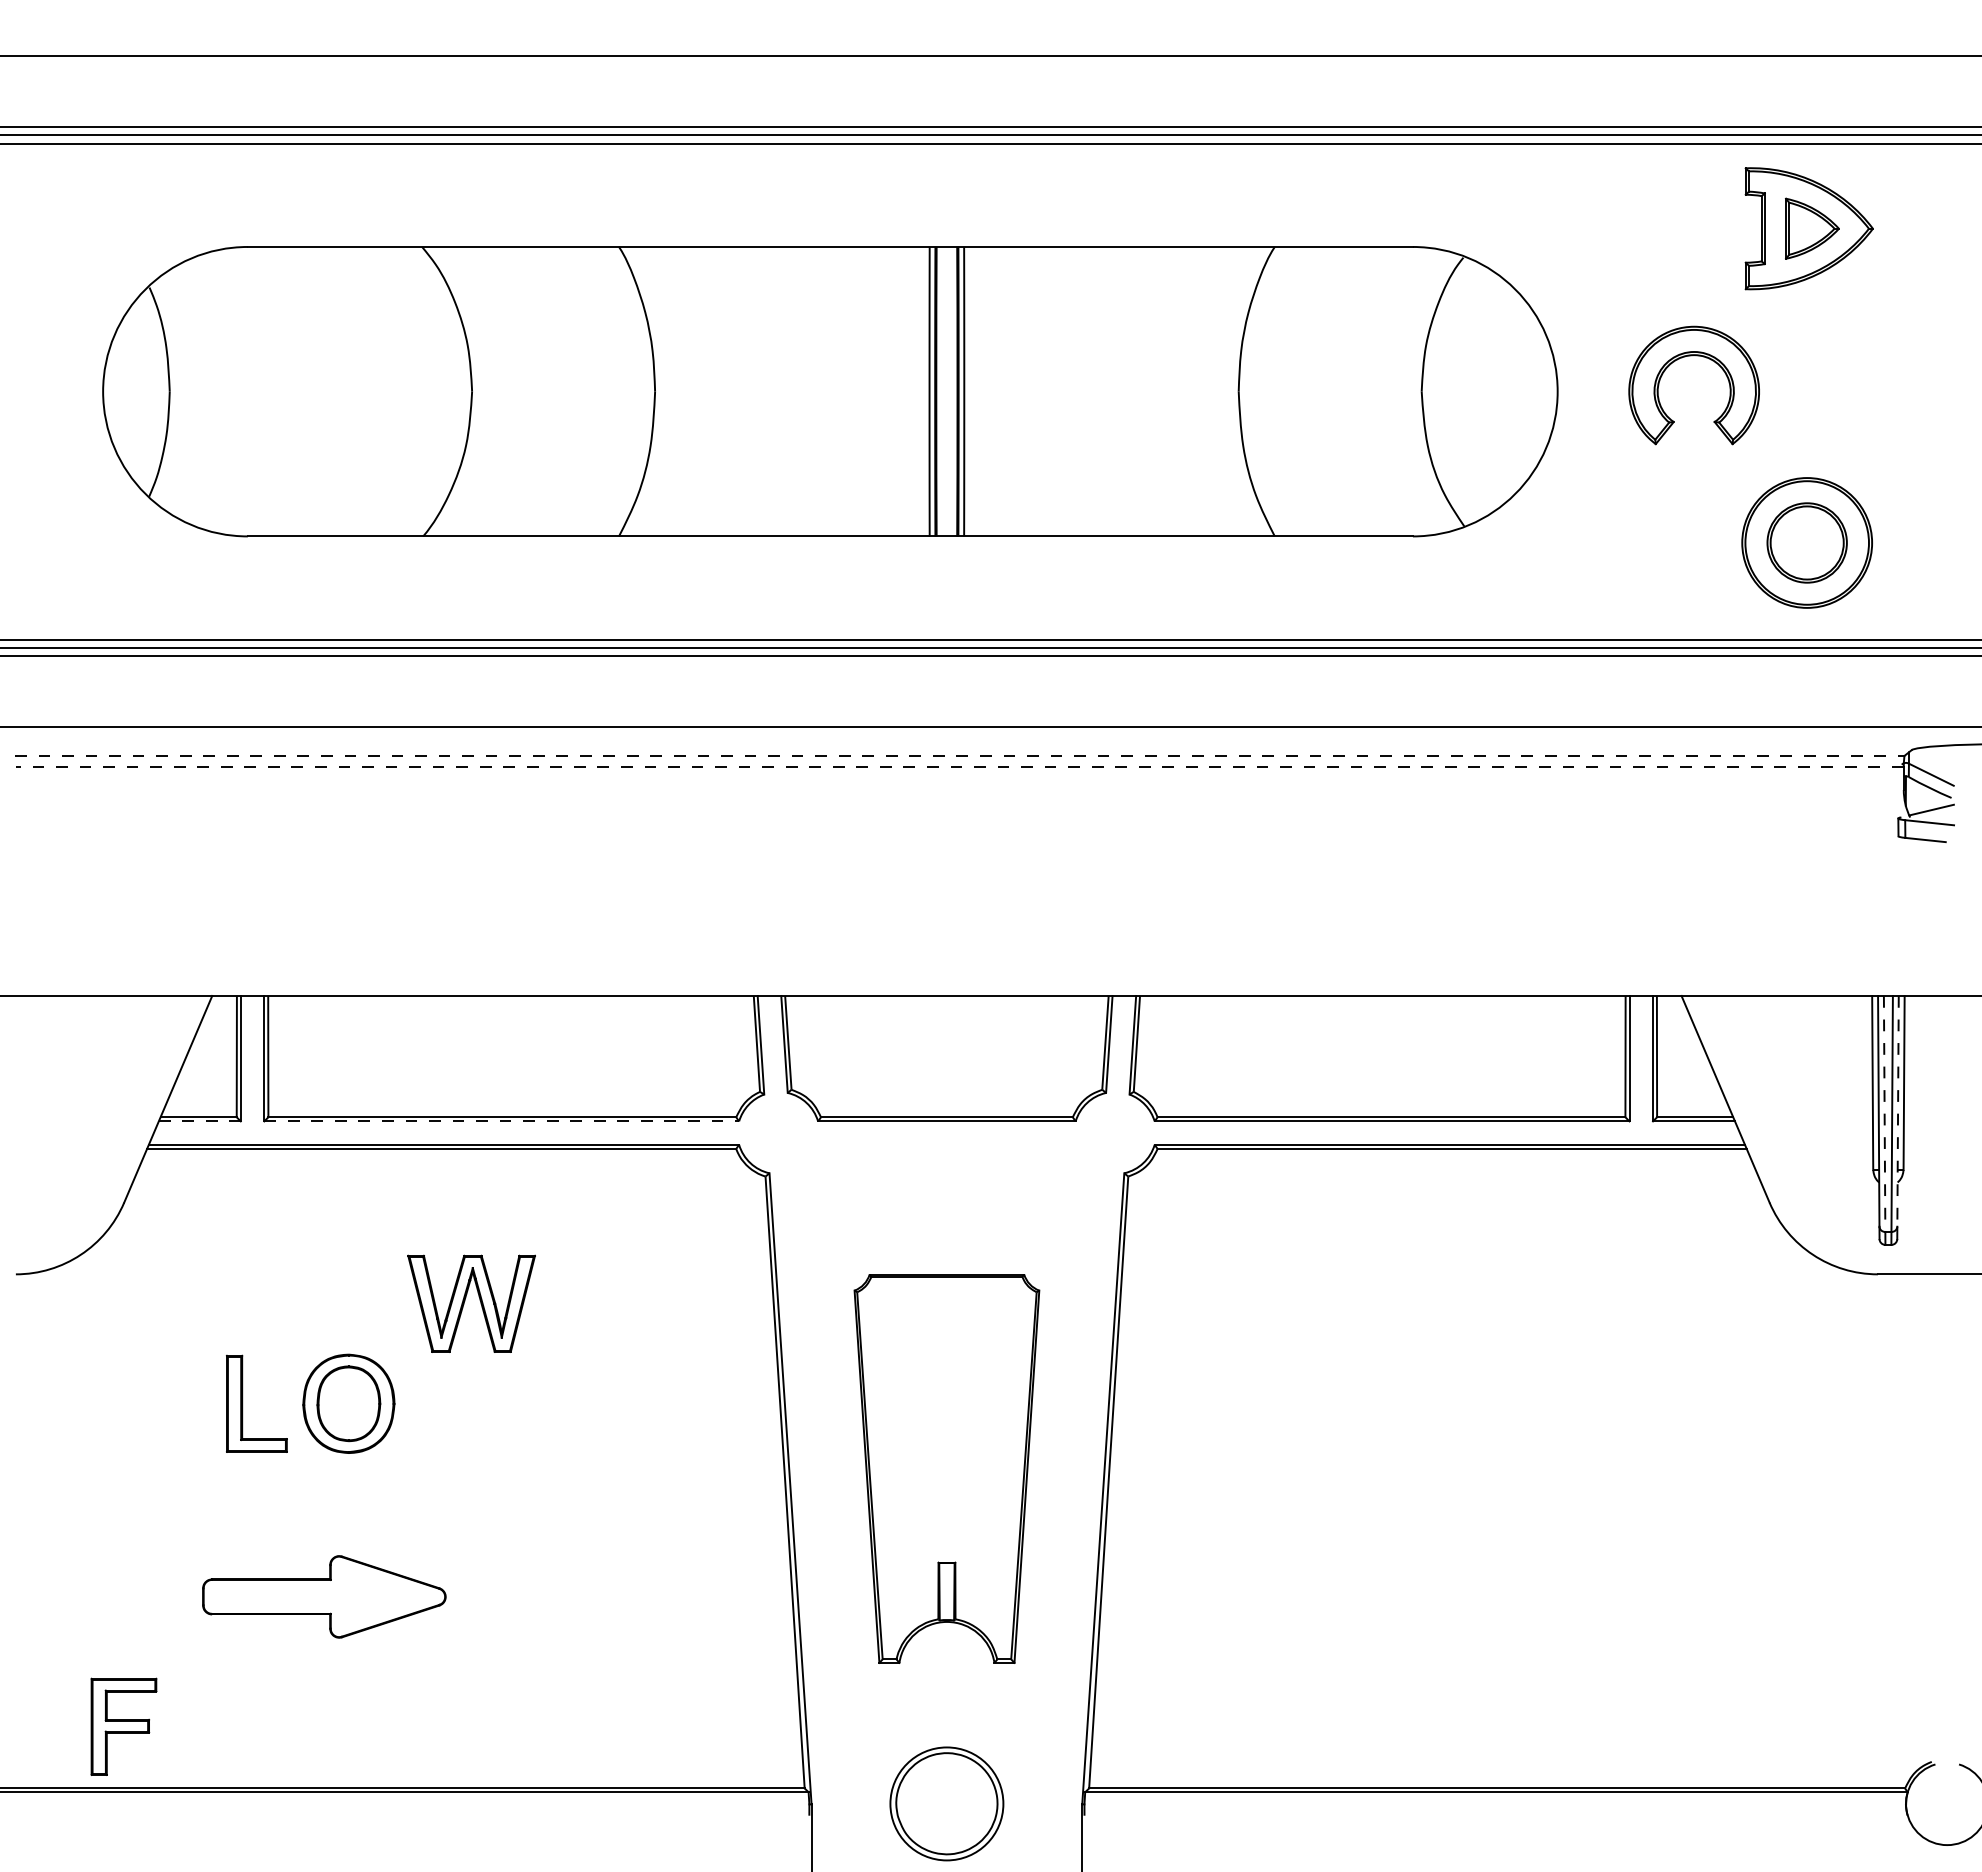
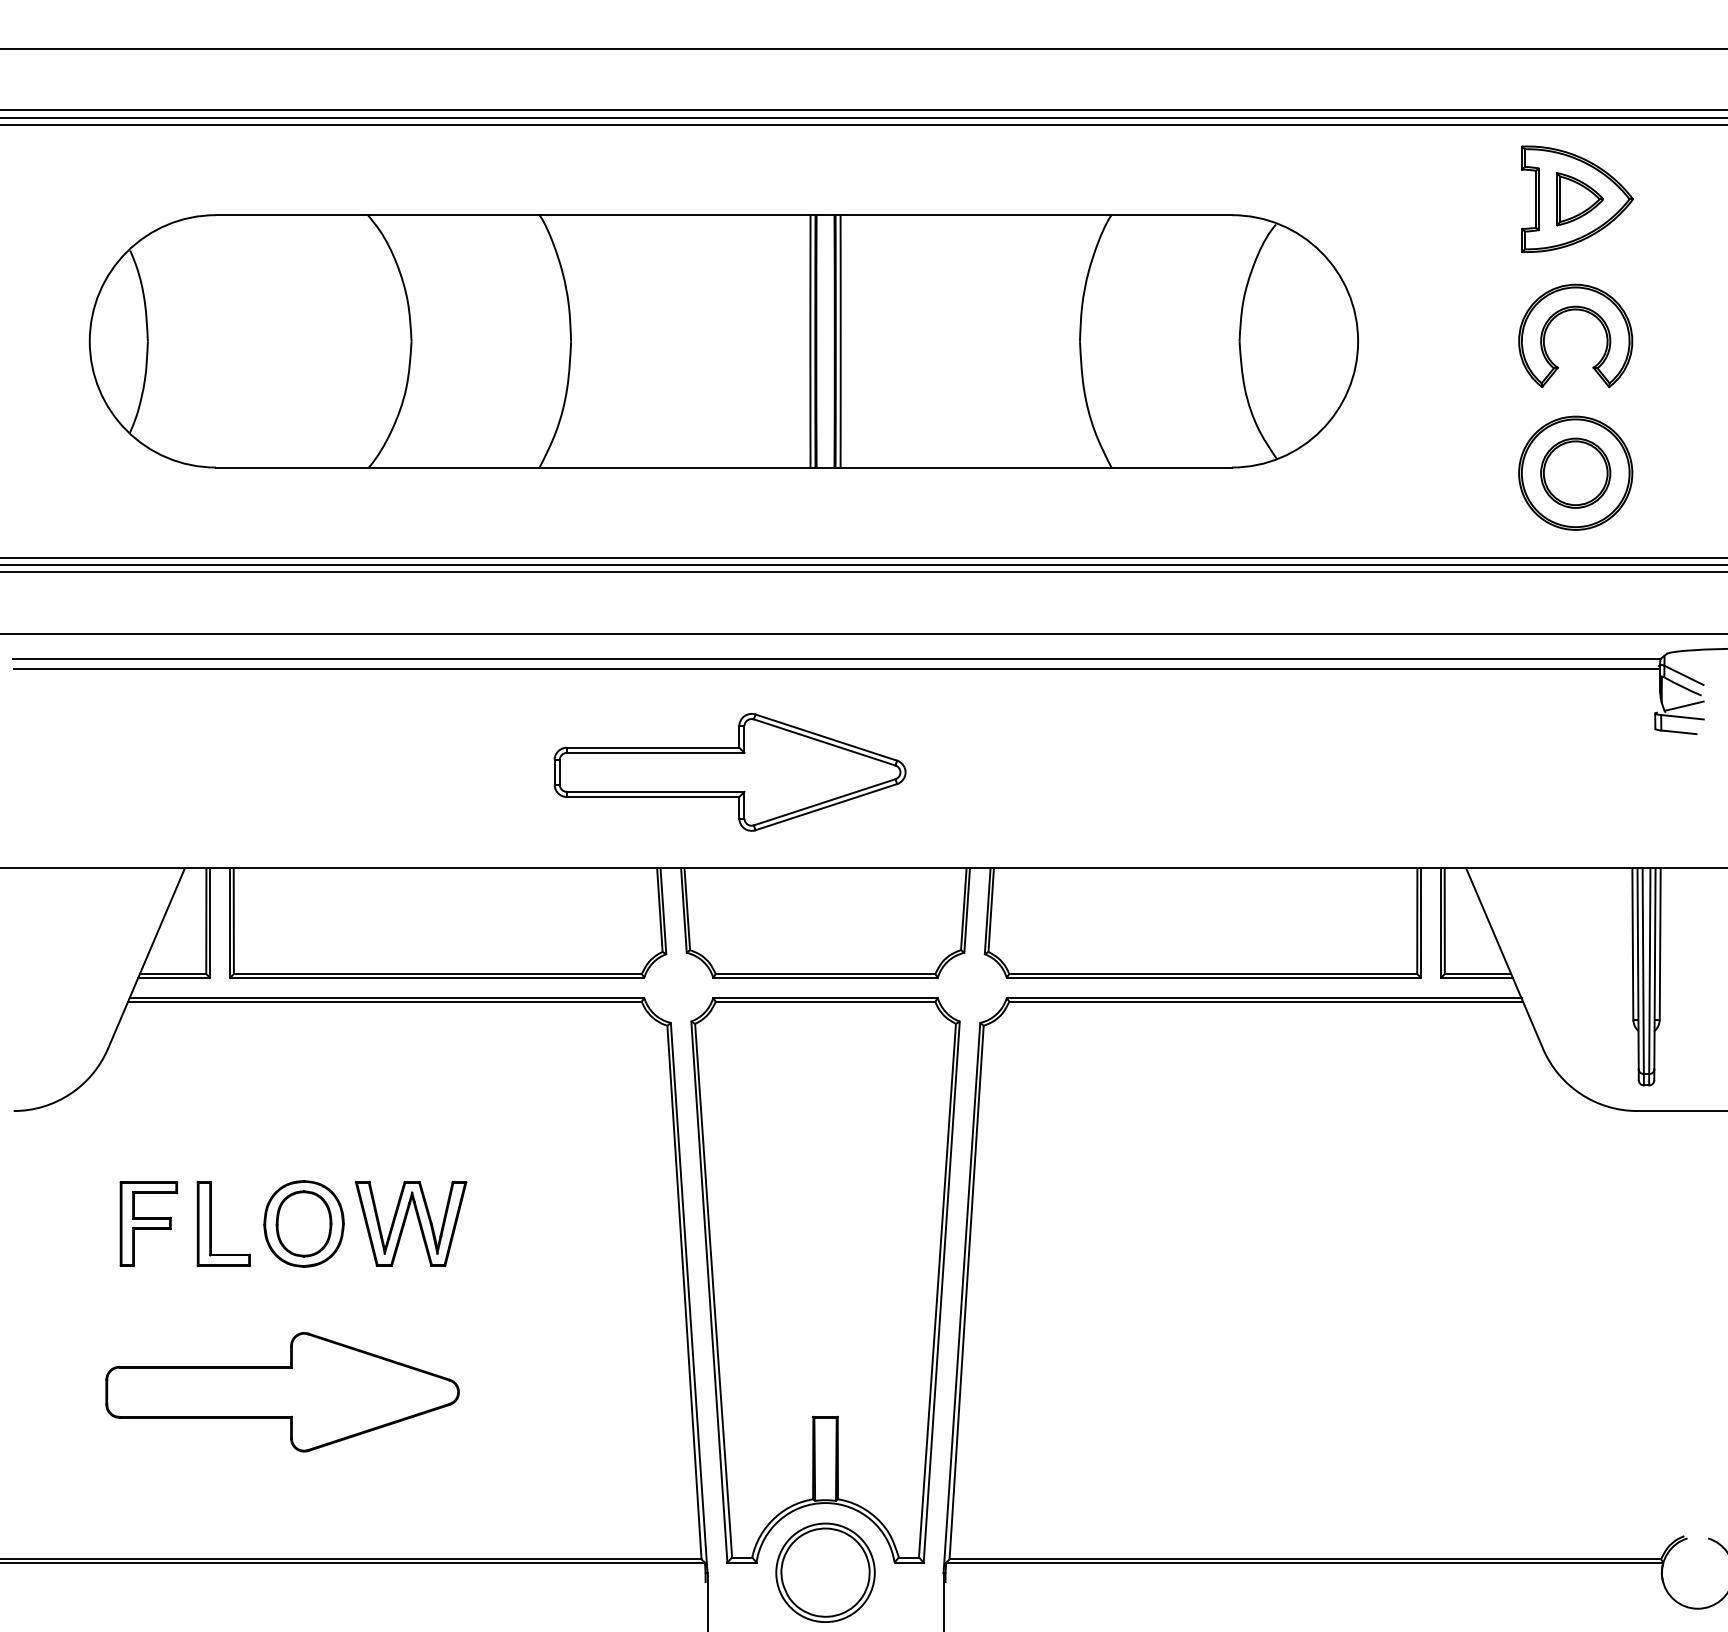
part: (1692, 356) -> (1574, 310), moved
line: (959, 755) -> (836, 658), dashed -> solid
line: (959, 767) -> (836, 669), dashed -> solid
part: (837, 885) -> (730, 771), added
line: (1898, 1111) -> (1655, 969), dashed -> solid
line: (1884, 1113) -> (1643, 970), dashed -> solid
line: (199, 1121) -> (173, 977), dashed -> solid
line: (502, 1121) -> (438, 977), dashed -> solid
part: (465, 1301) -> (405, 1221), moved
part: (946, 1468) -> (825, 1280), size x1.67
part: (324, 1596) -> (282, 1391), size x1.67
part: (123, 1726) -> (148, 1223), moved

